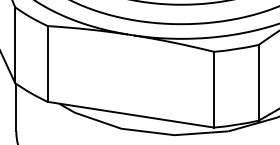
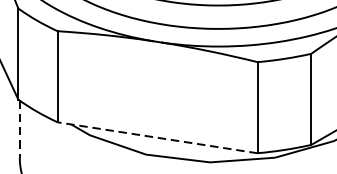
line: (16, 107) -> (20, 129), solid -> dashed
line: (130, 114) -> (157, 137), solid -> dashed

